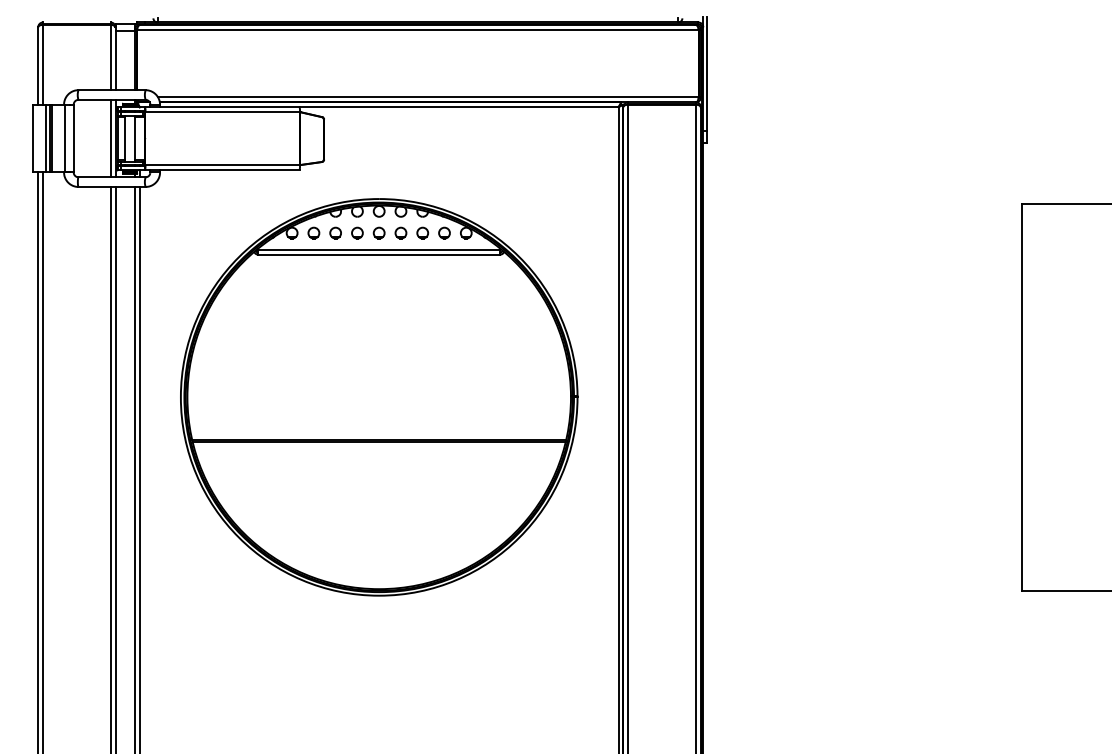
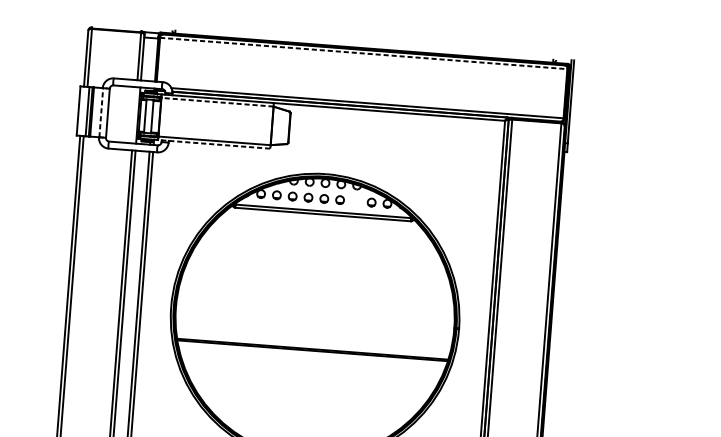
line: (417, 29) -> (363, 53), solid -> dashed
line: (222, 111) -> (217, 101), solid -> dashed
line: (64, 138) -> (101, 112), solid -> dashed
line: (110, 138) -> (134, 115), removed
line: (221, 170) -> (213, 144), solid -> dashed
part: (422, 232) -> (355, 200), removed

